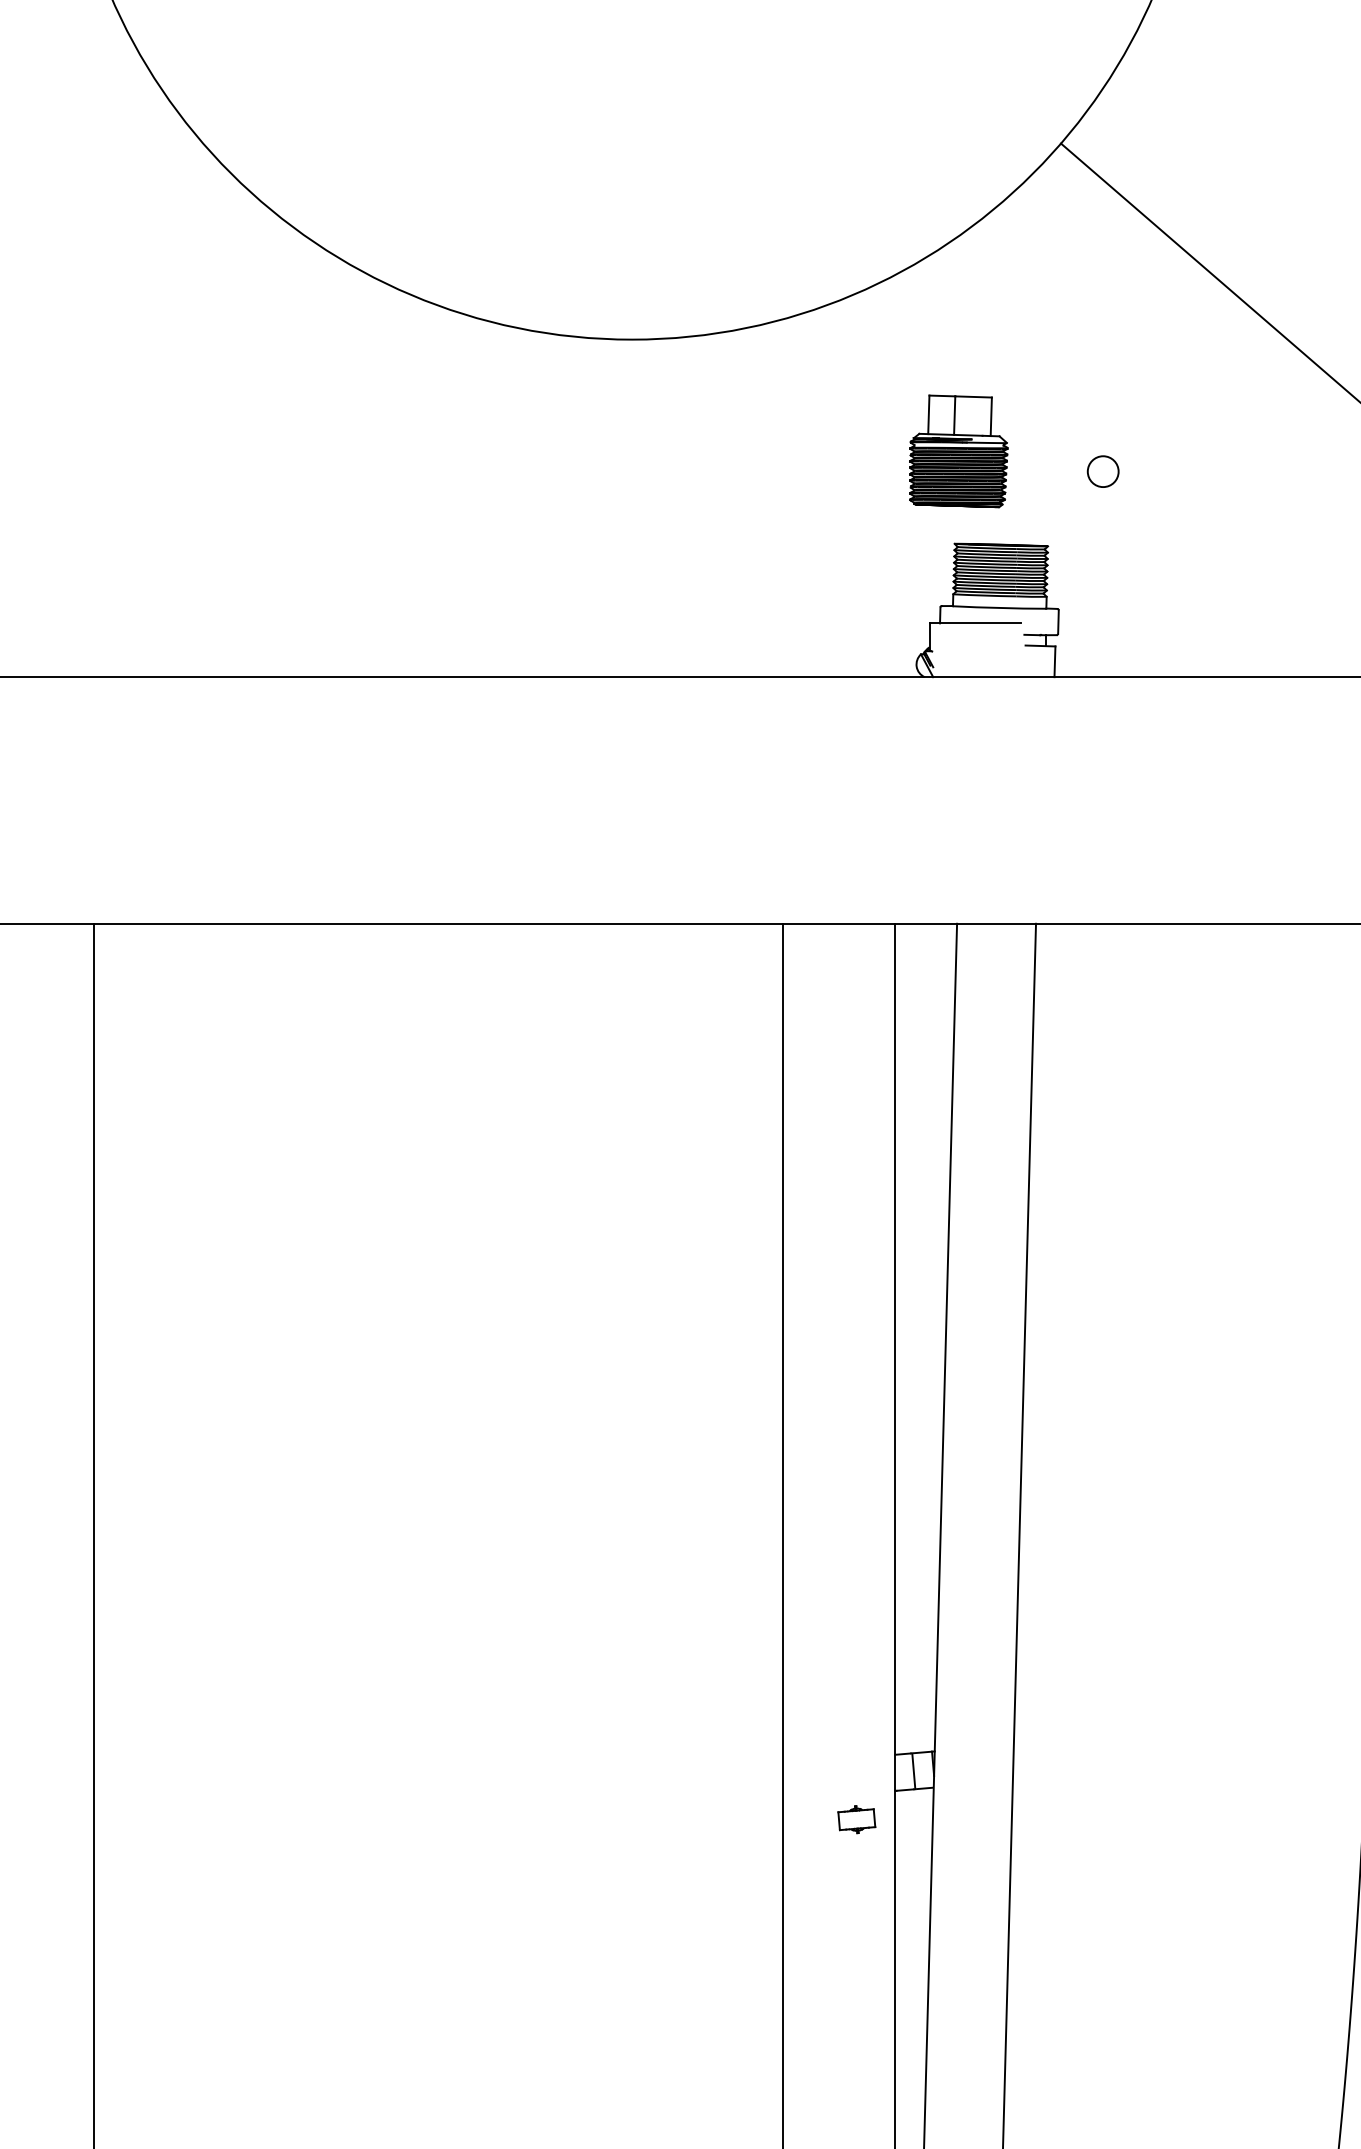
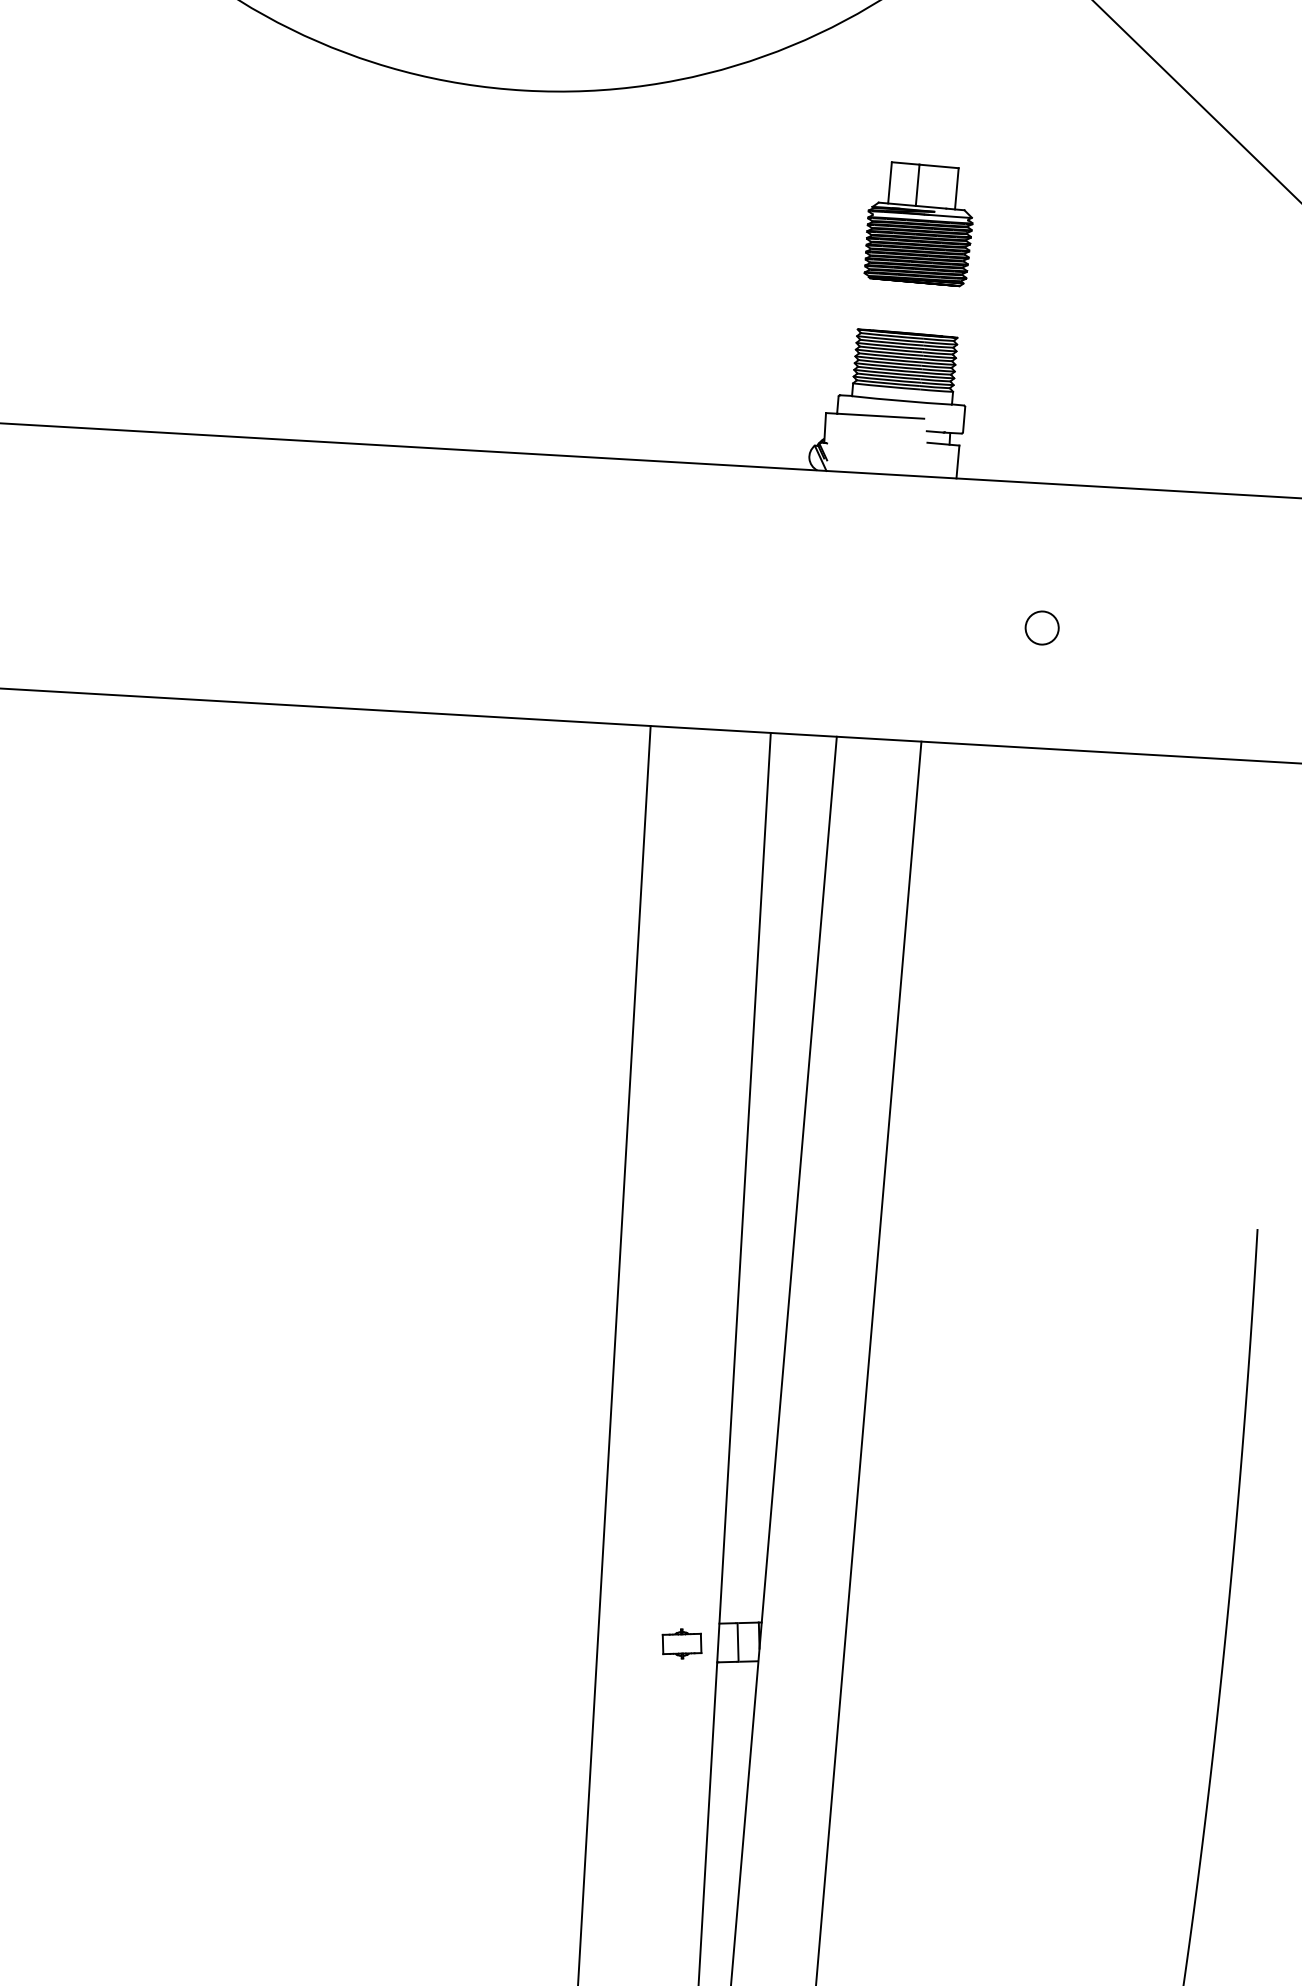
part: (958, 451) -> (919, 223), moved
circle: (1102, 471) -> (1041, 627), moved
part: (856, 1819) -> (681, 1643), moved

